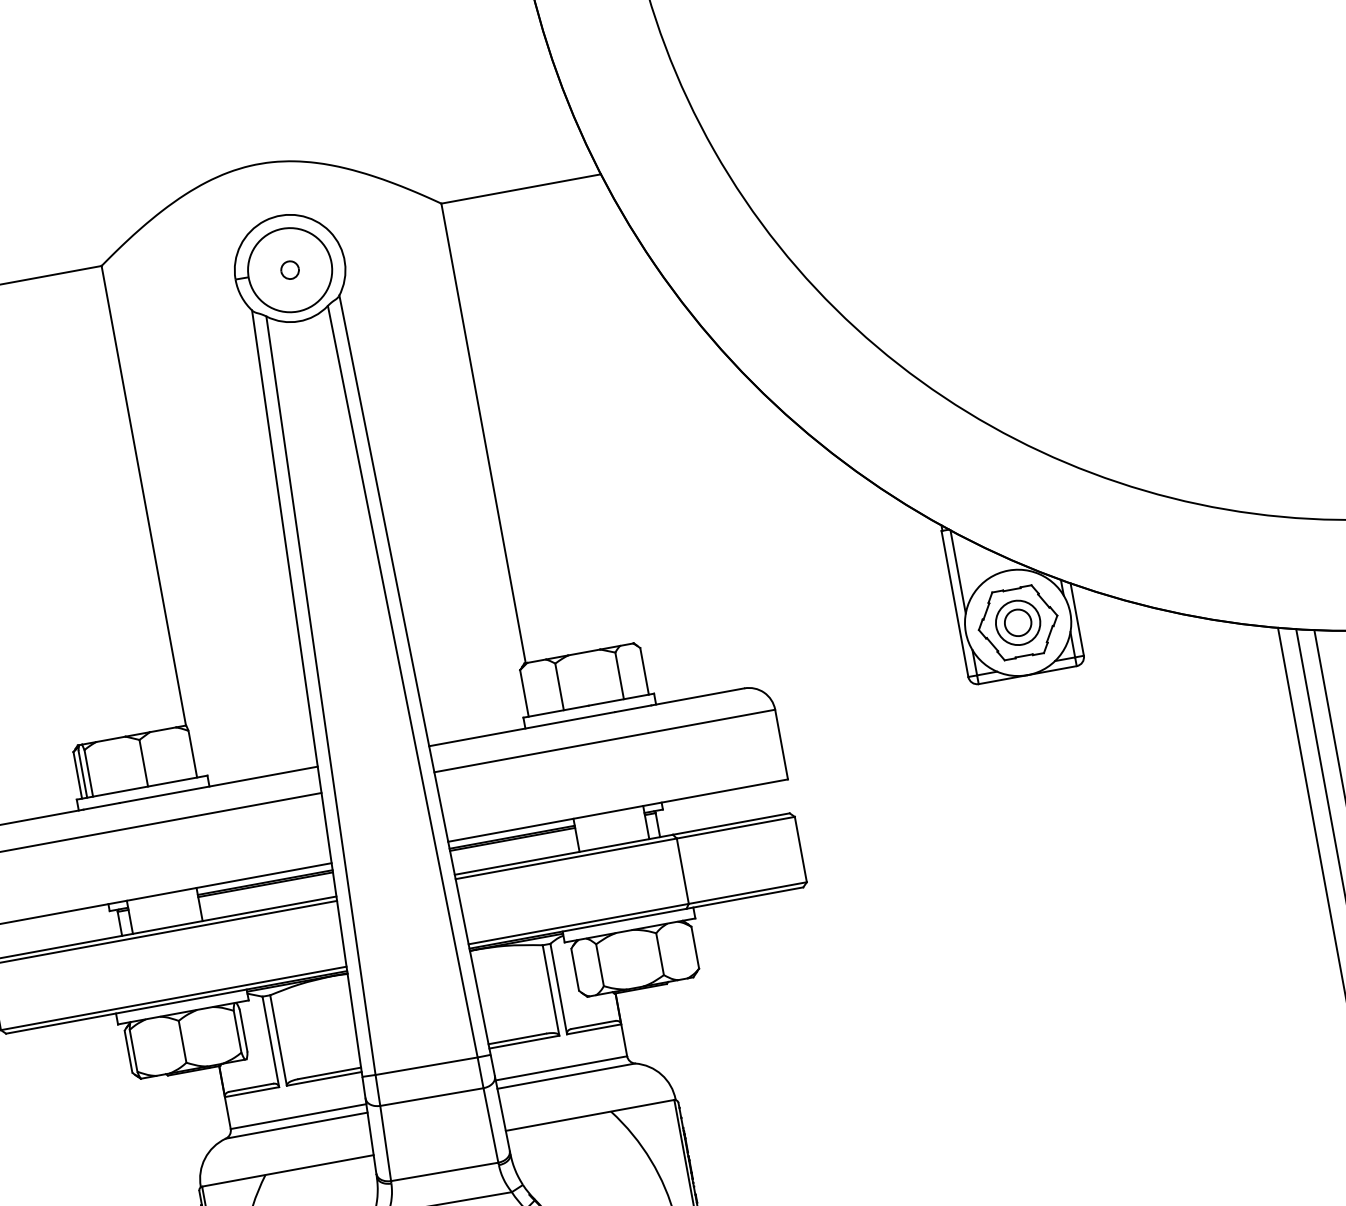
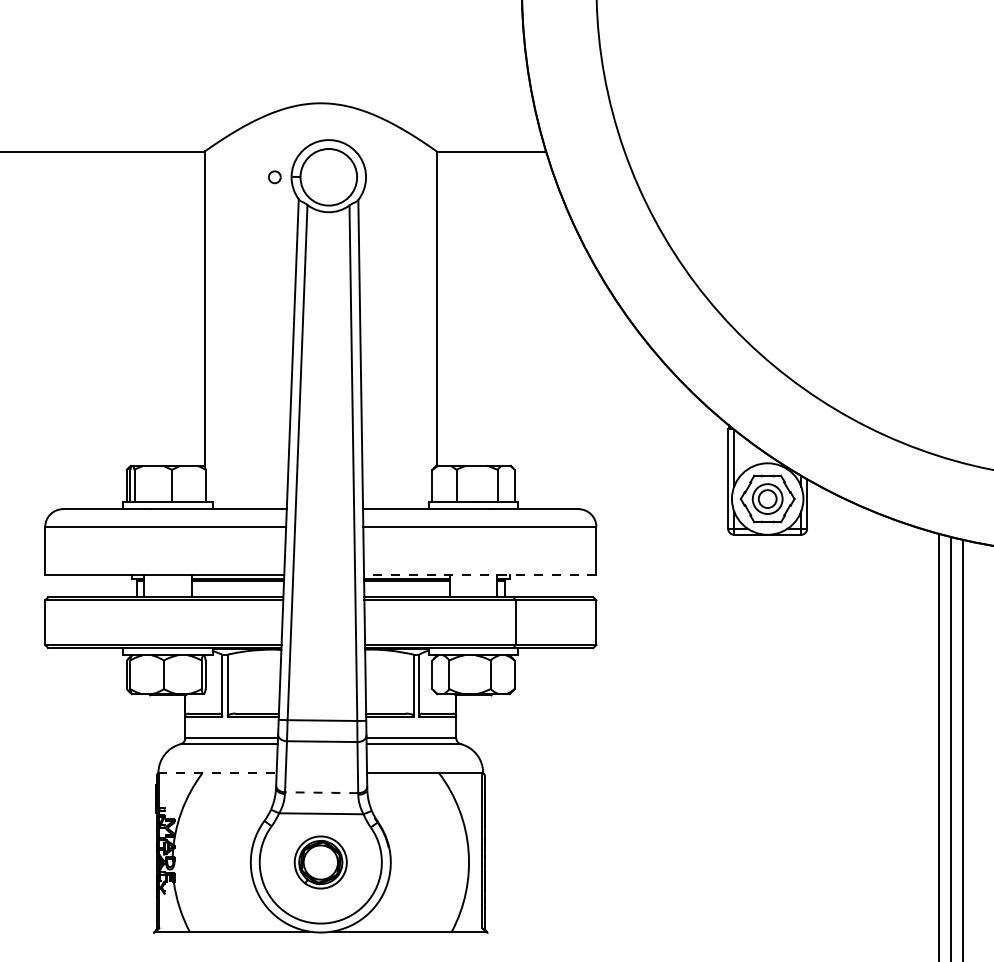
part: (289, 270) -> (274, 177), moved
line: (617, 810) -> (479, 574), solid -> dashed
line: (288, 1170) -> (218, 772), solid -> dashed
line: (444, 1171) -> (321, 792), solid -> dashed

